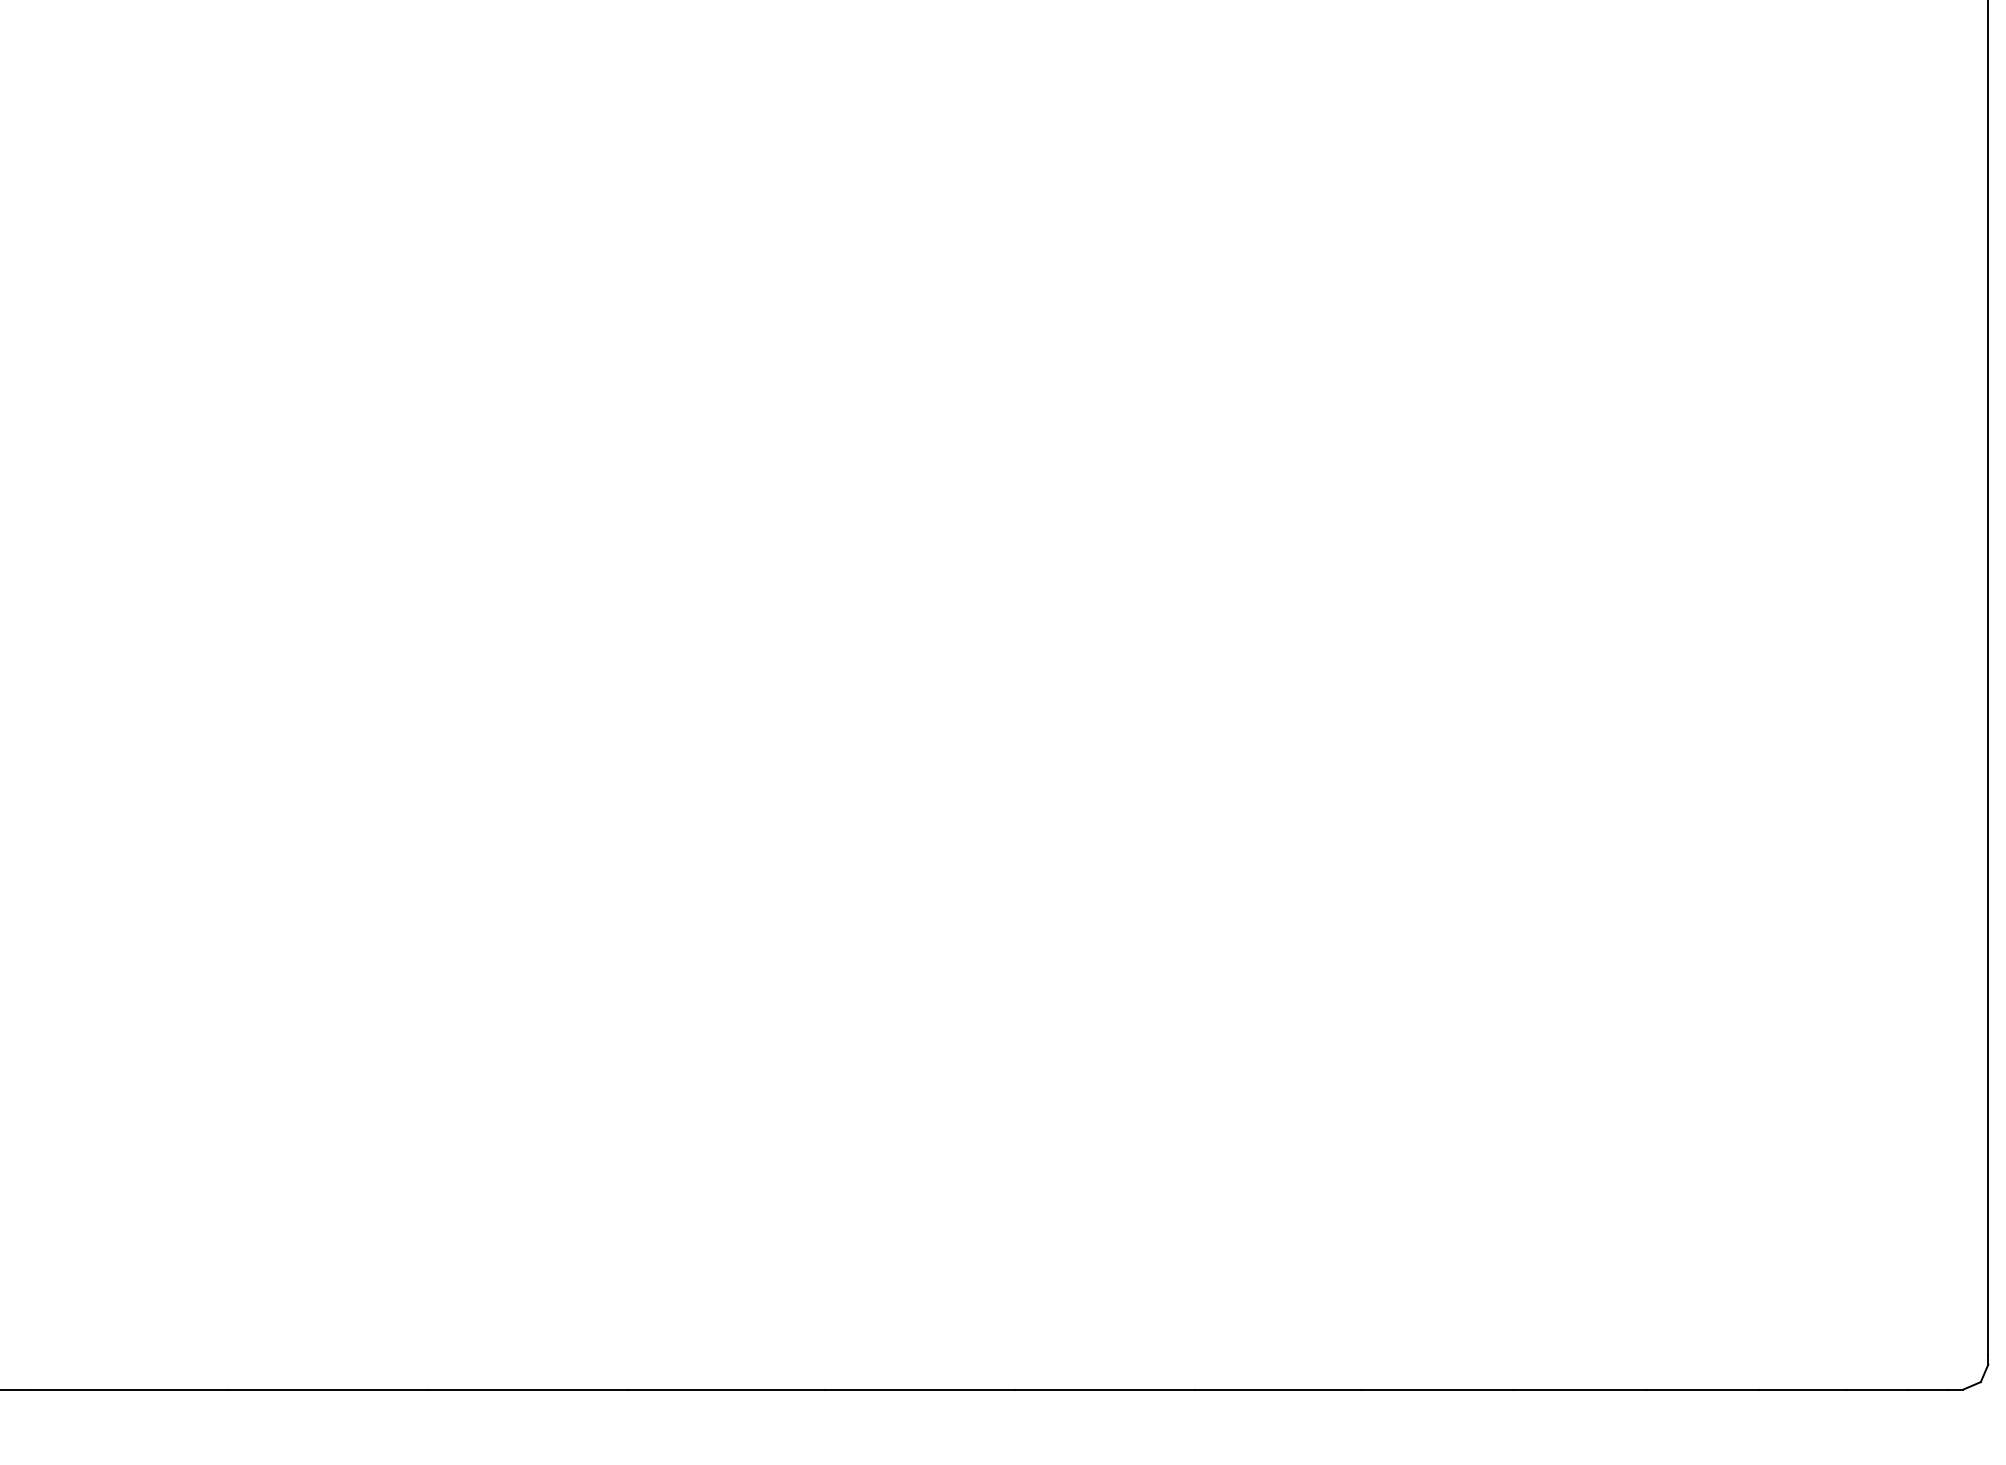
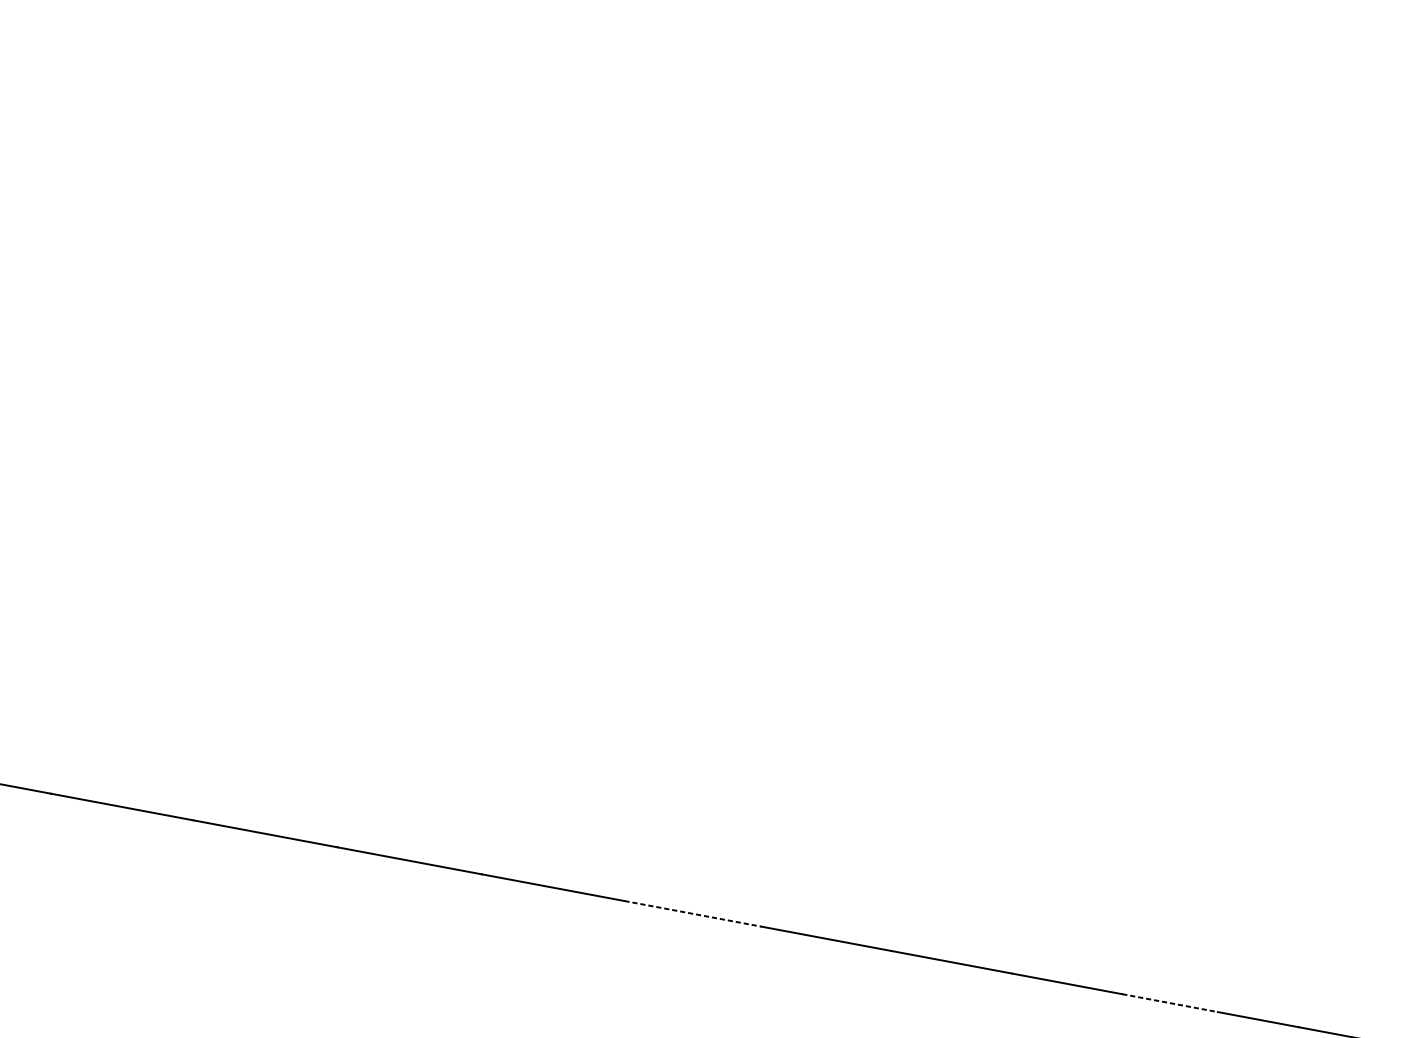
line: (920, 1389) -> (693, 913), solid -> dashed
line: (1580, 1389) -> (1170, 1003), solid -> dashed

